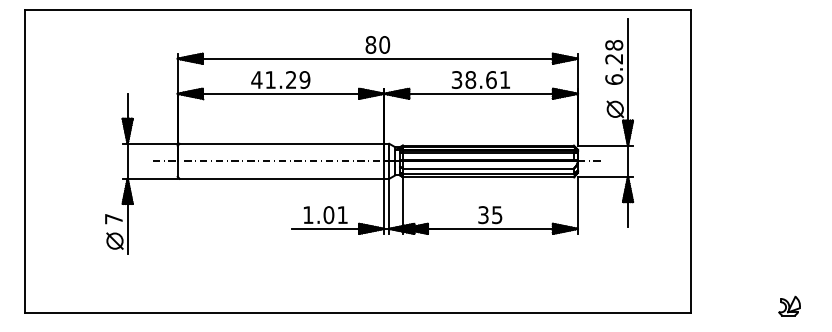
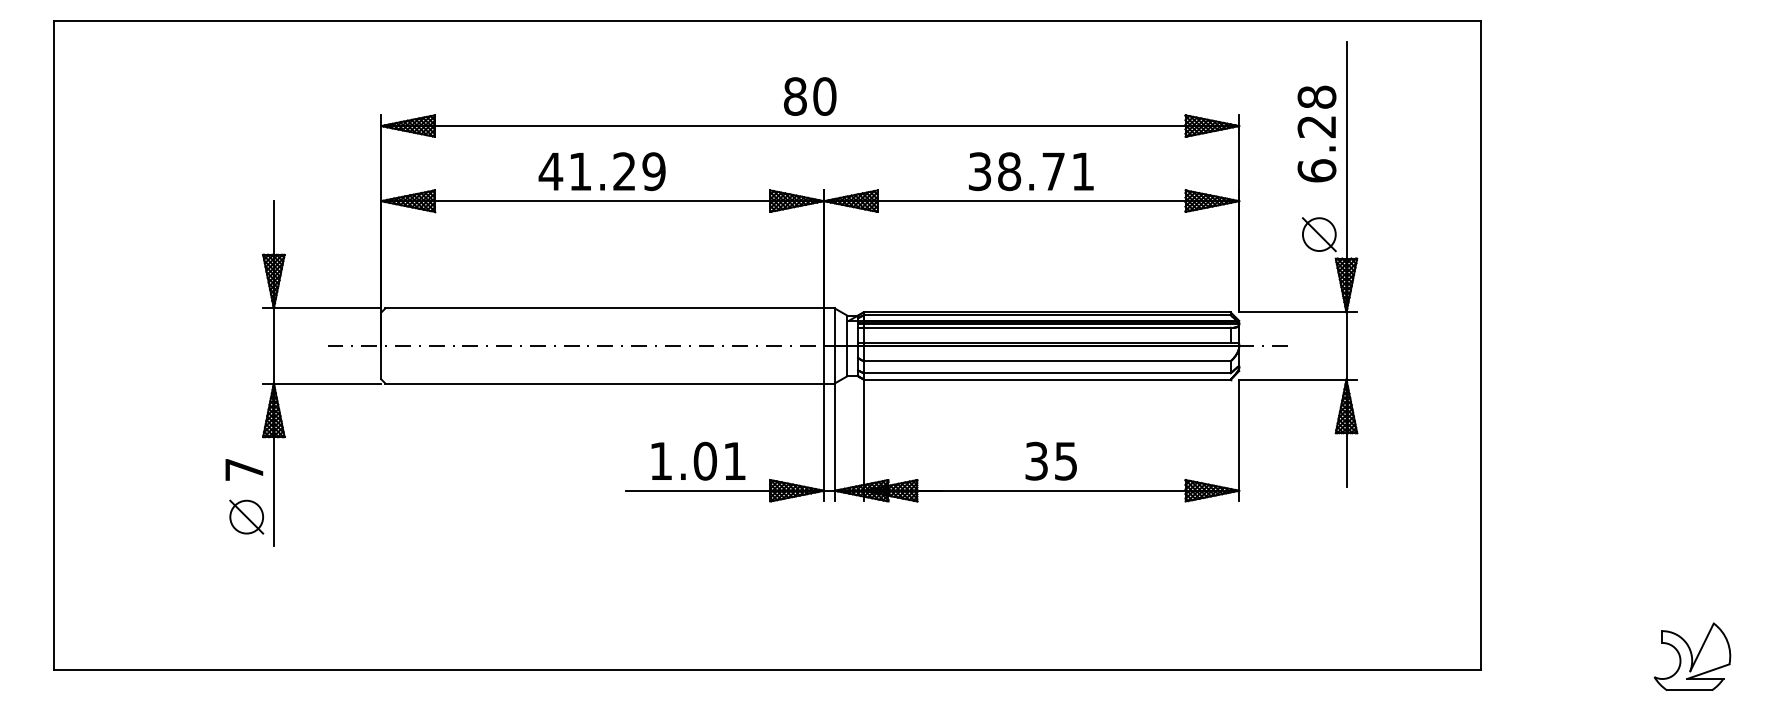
text: (491, 79) -> (1053, 170), 38.61 -> 38.71
part: (789, 305) -> (1692, 655), size x1.67

